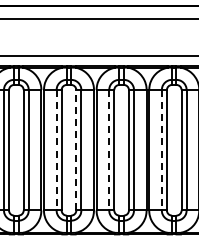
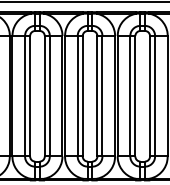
line: (76, 149) -> (44, 95), dashed -> solid
line: (56, 150) -> (24, 96), dashed -> solid
line: (109, 150) -> (77, 96), dashed -> solid
line: (161, 150) -> (129, 96), dashed -> solid

